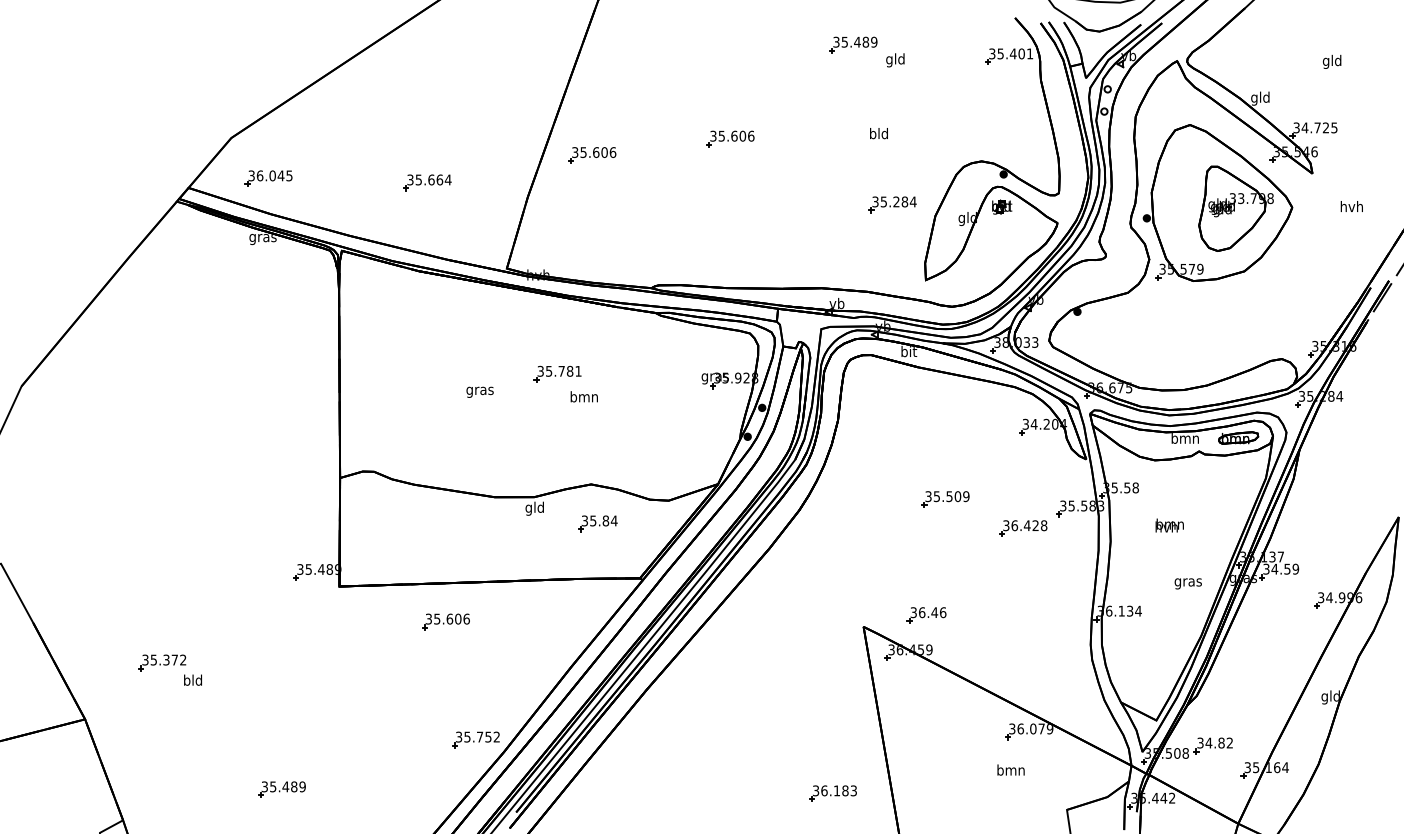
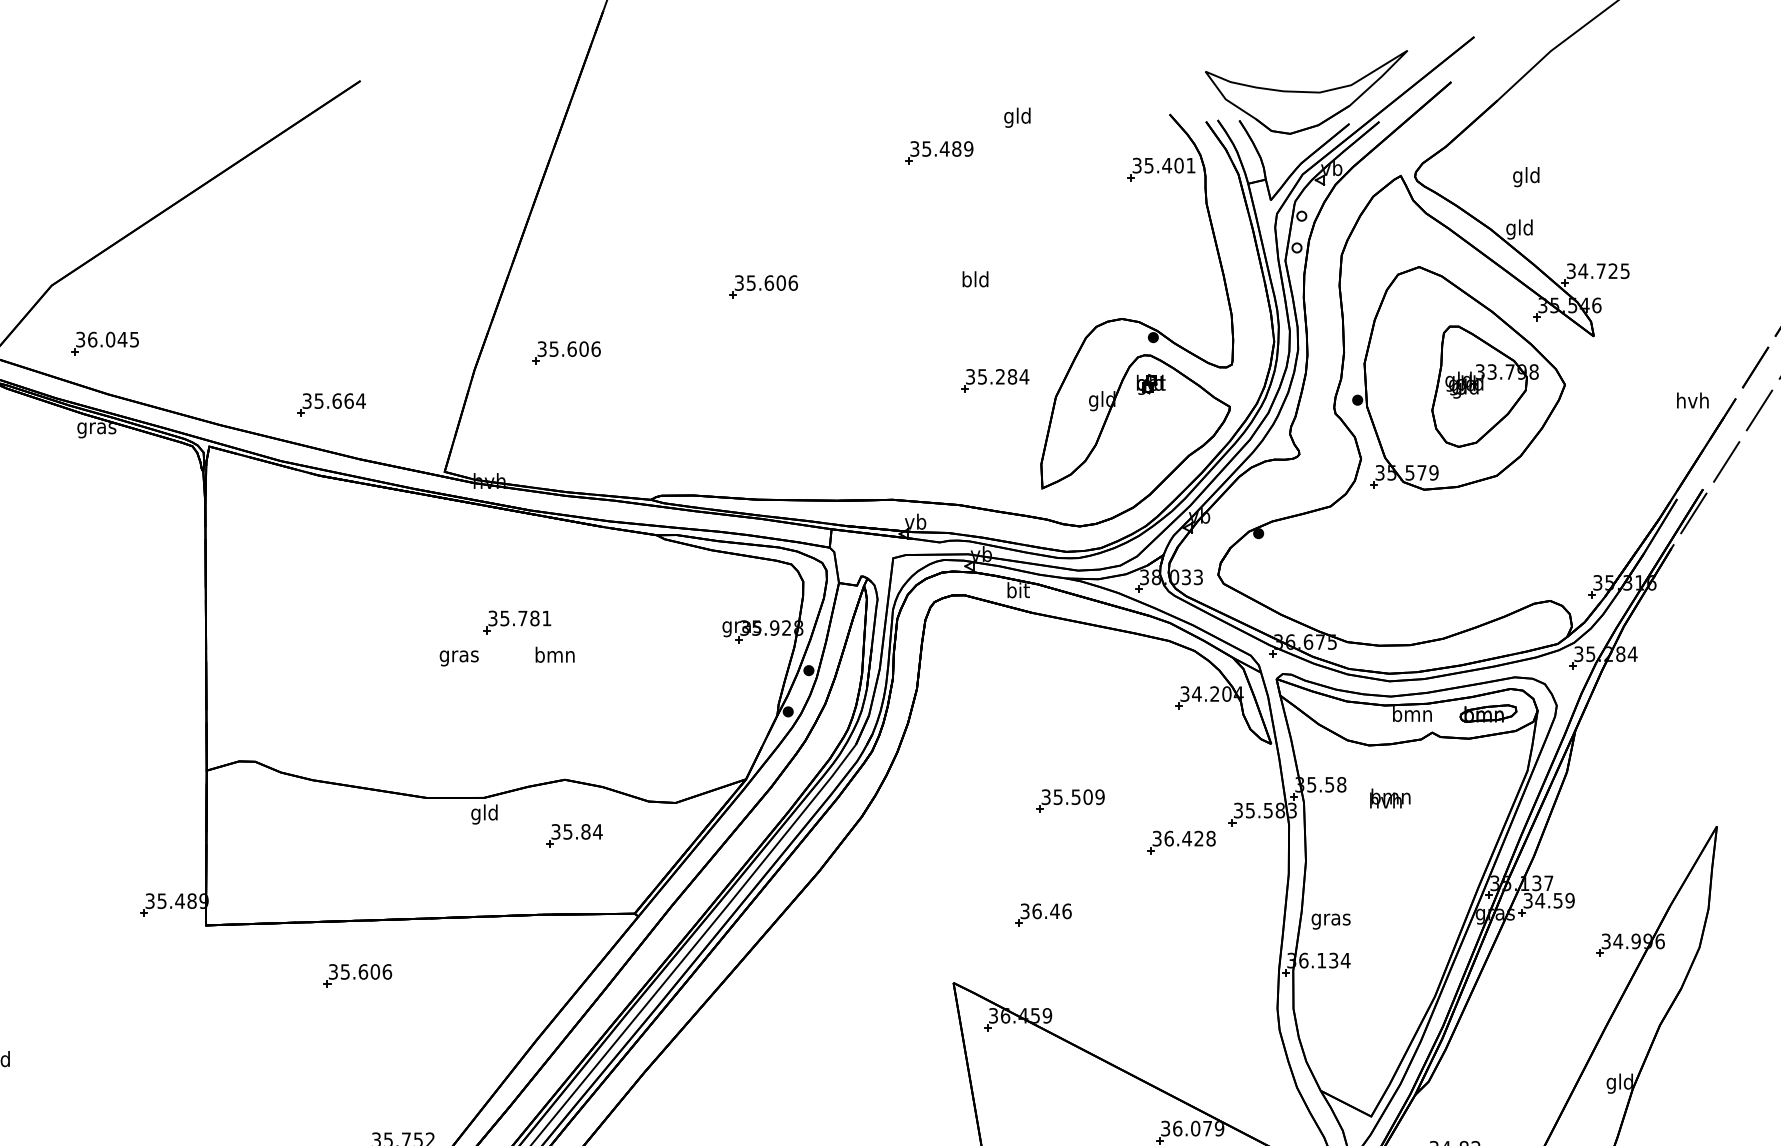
text: (895, 60) -> (1017, 117), moved
text: (1332, 61) -> (1526, 176), moved
part: (592, 155) -> (566, 353), moved
part: (427, 182) -> (331, 404), moved
text: (1351, 206) -> (1692, 400), moved
text: (479, 391) -> (458, 657), moved
text: (1169, 525) -> (1389, 798), moved
text: (1187, 583) -> (1329, 921), moved
part: (926, 615) -> (1043, 915), moved

